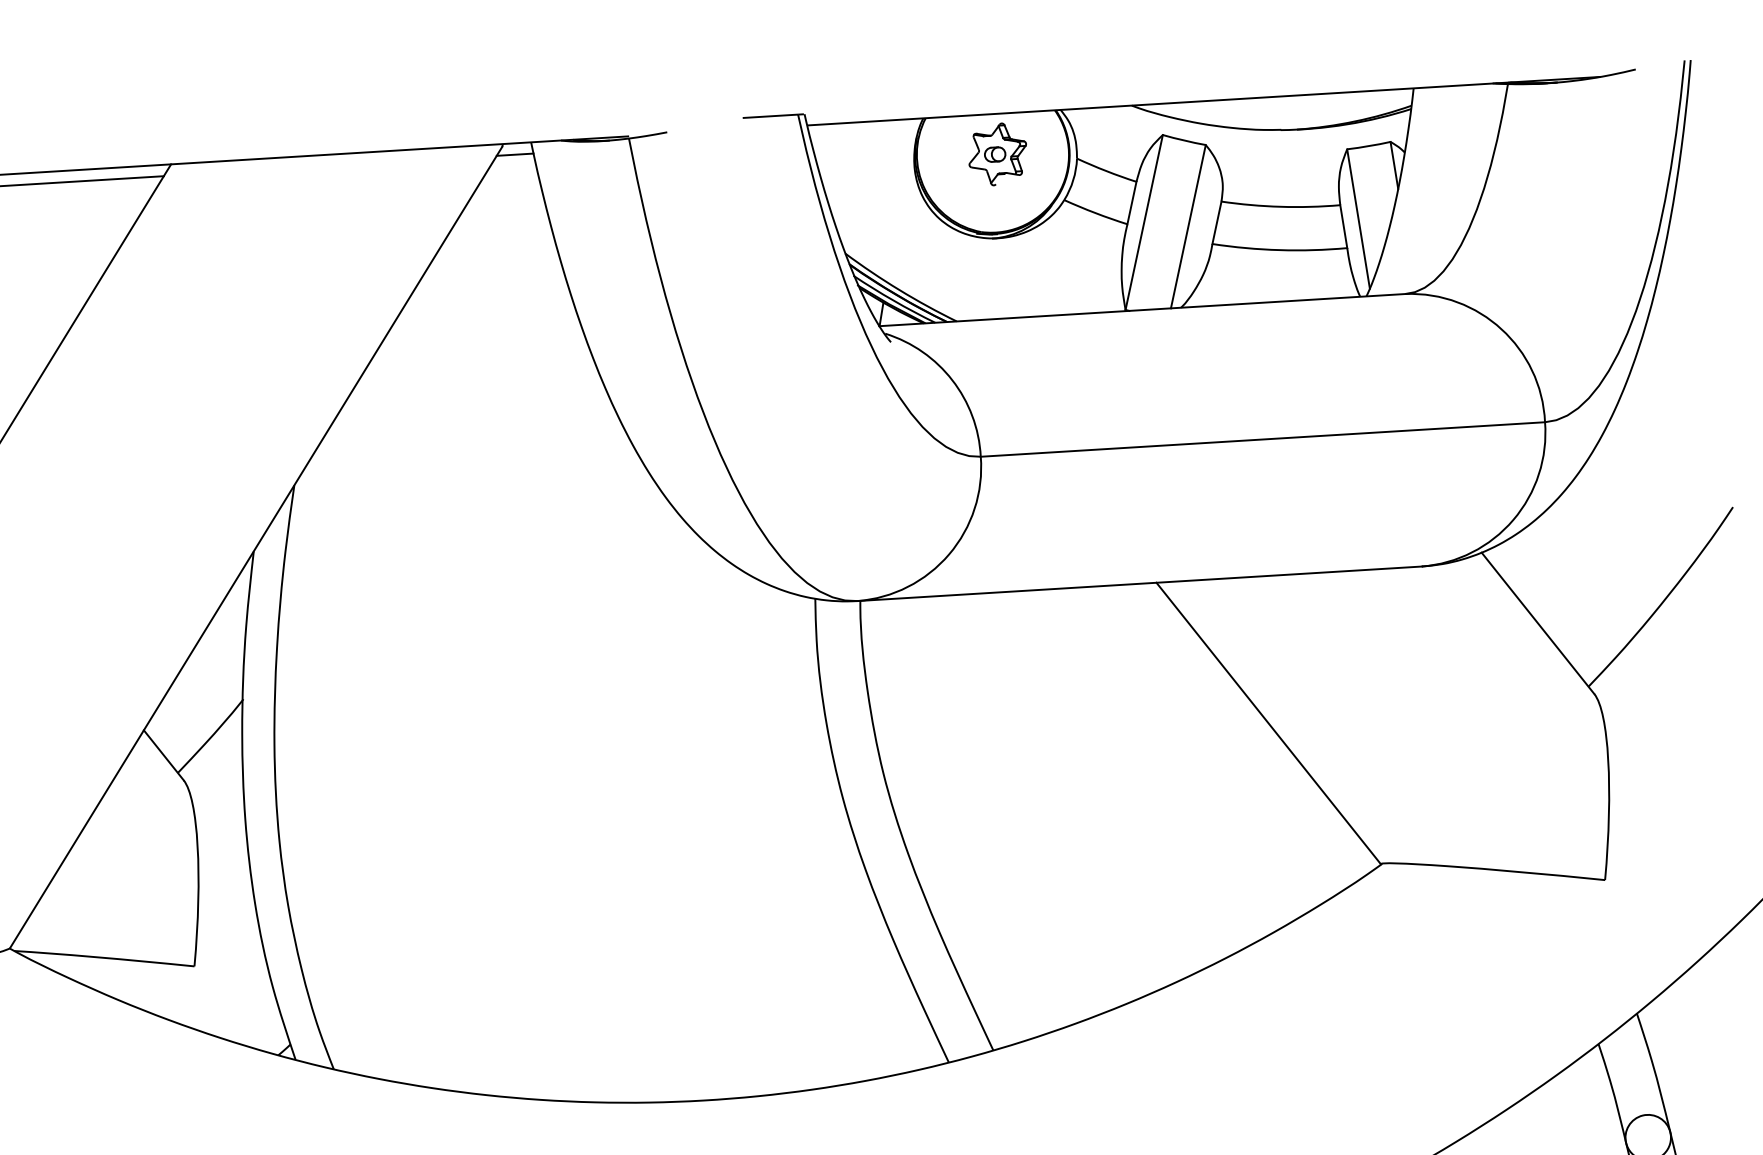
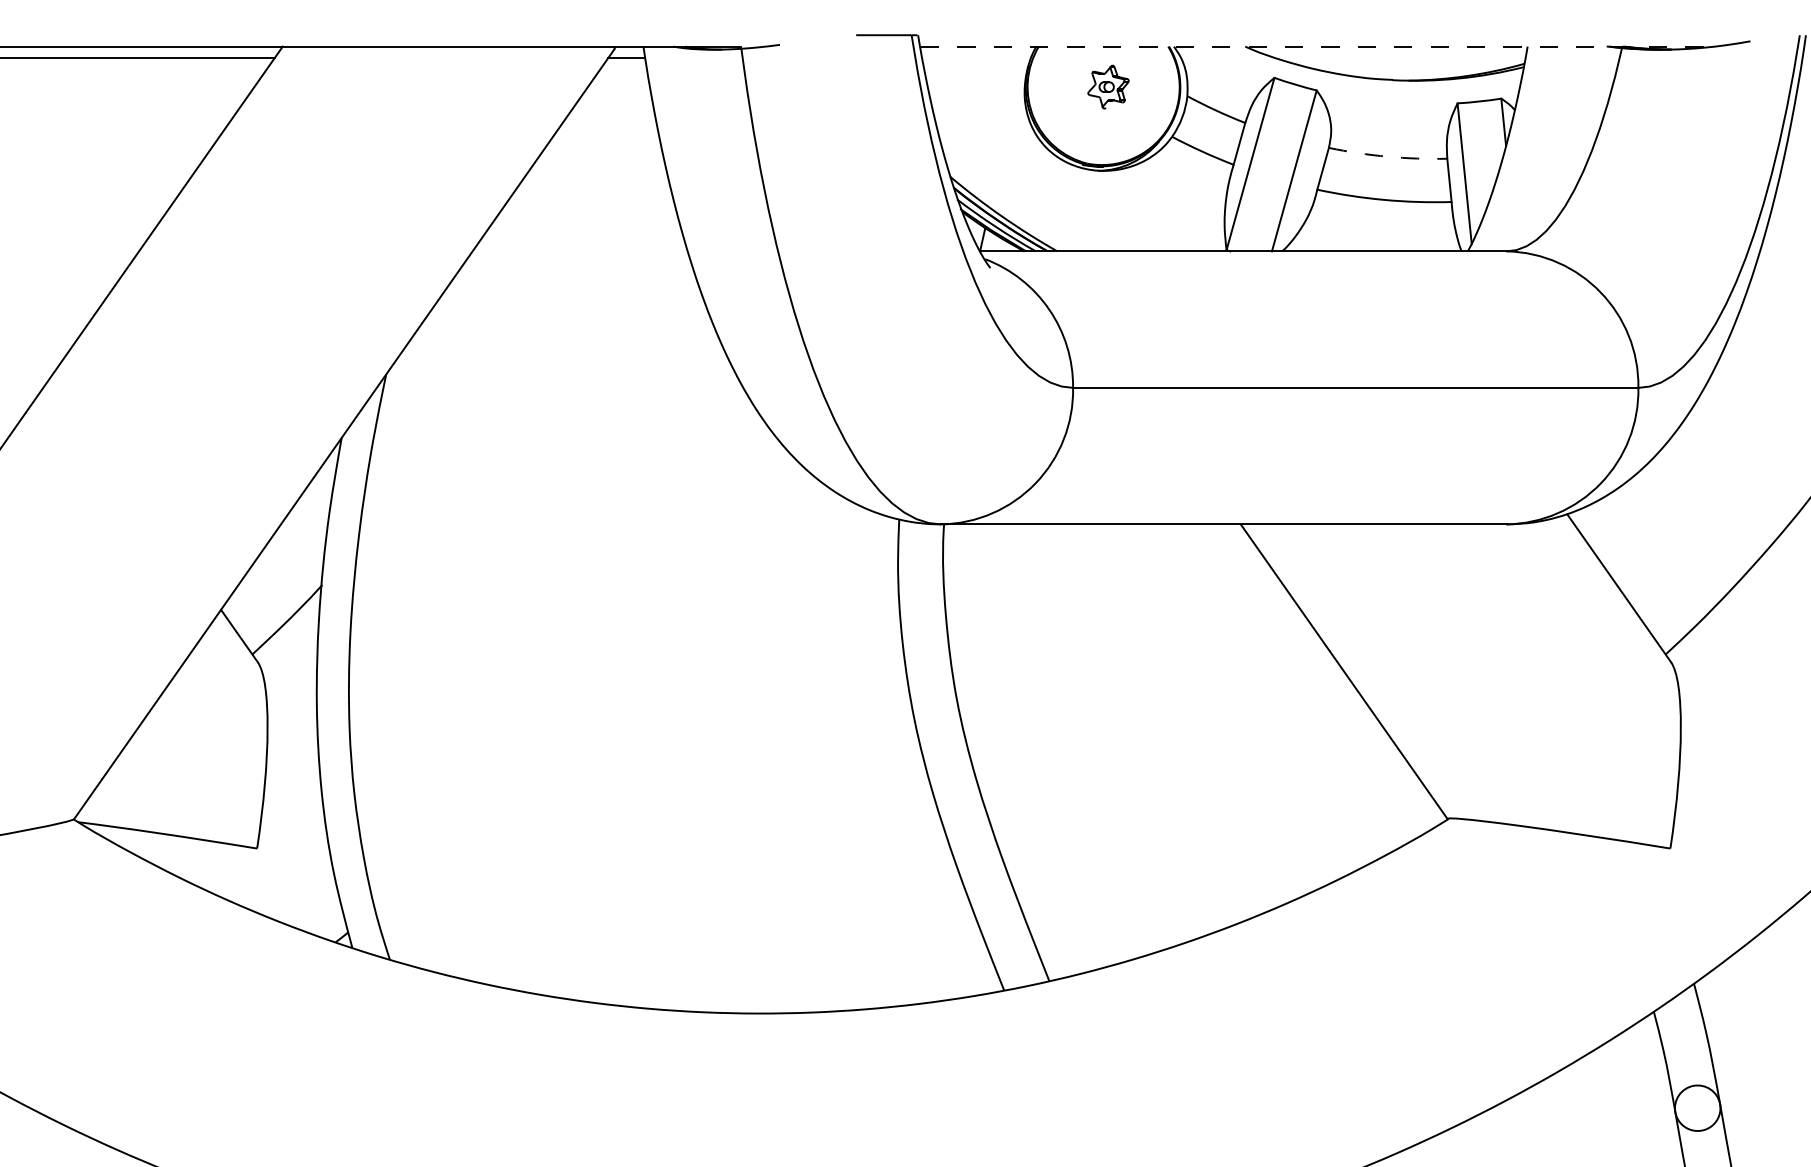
line: (1203, 101) -> (1317, 46), solid -> dashed
part: (997, 153) -> (1108, 86), size x0.7
arc: (1280, 206) -> (1387, 156), solid -> dashed

